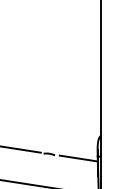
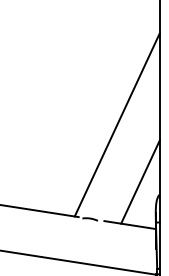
line: (68, 84) -> (116, 124), added
line: (86, 126) -> (140, 181), added

